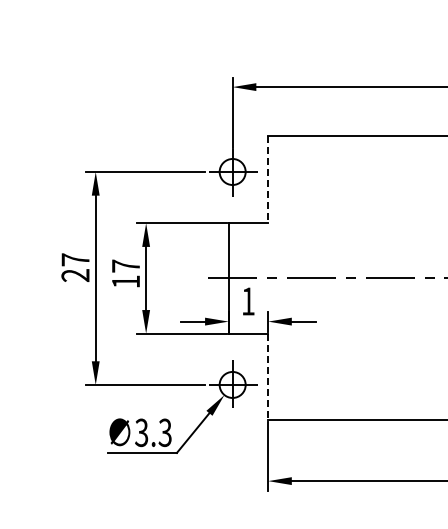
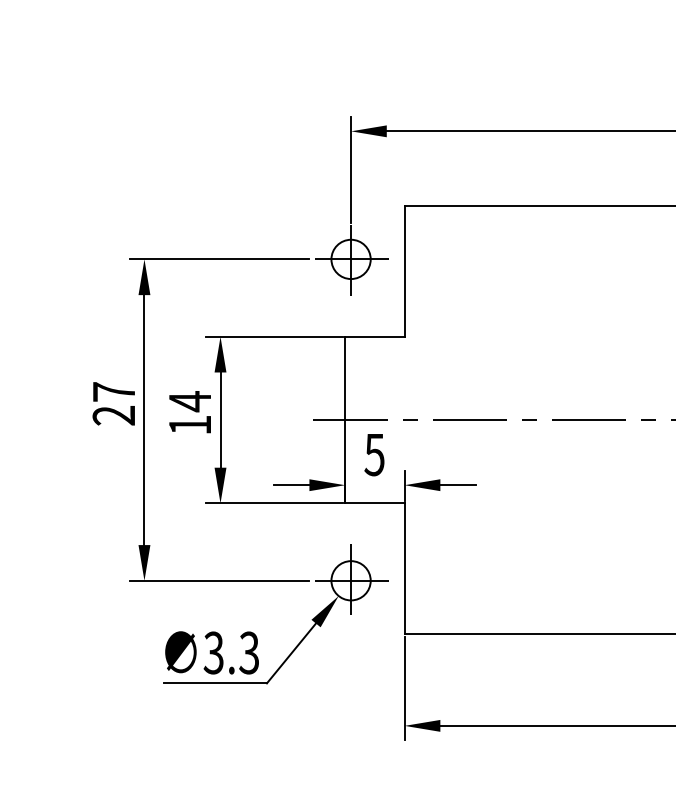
line: (268, 180) -> (405, 272), dashed -> solid
text: (125, 266) -> (189, 402), 17 -> 14
text: (247, 301) -> (373, 454), 1 -> 5
line: (268, 377) -> (405, 569), dashed -> solid

